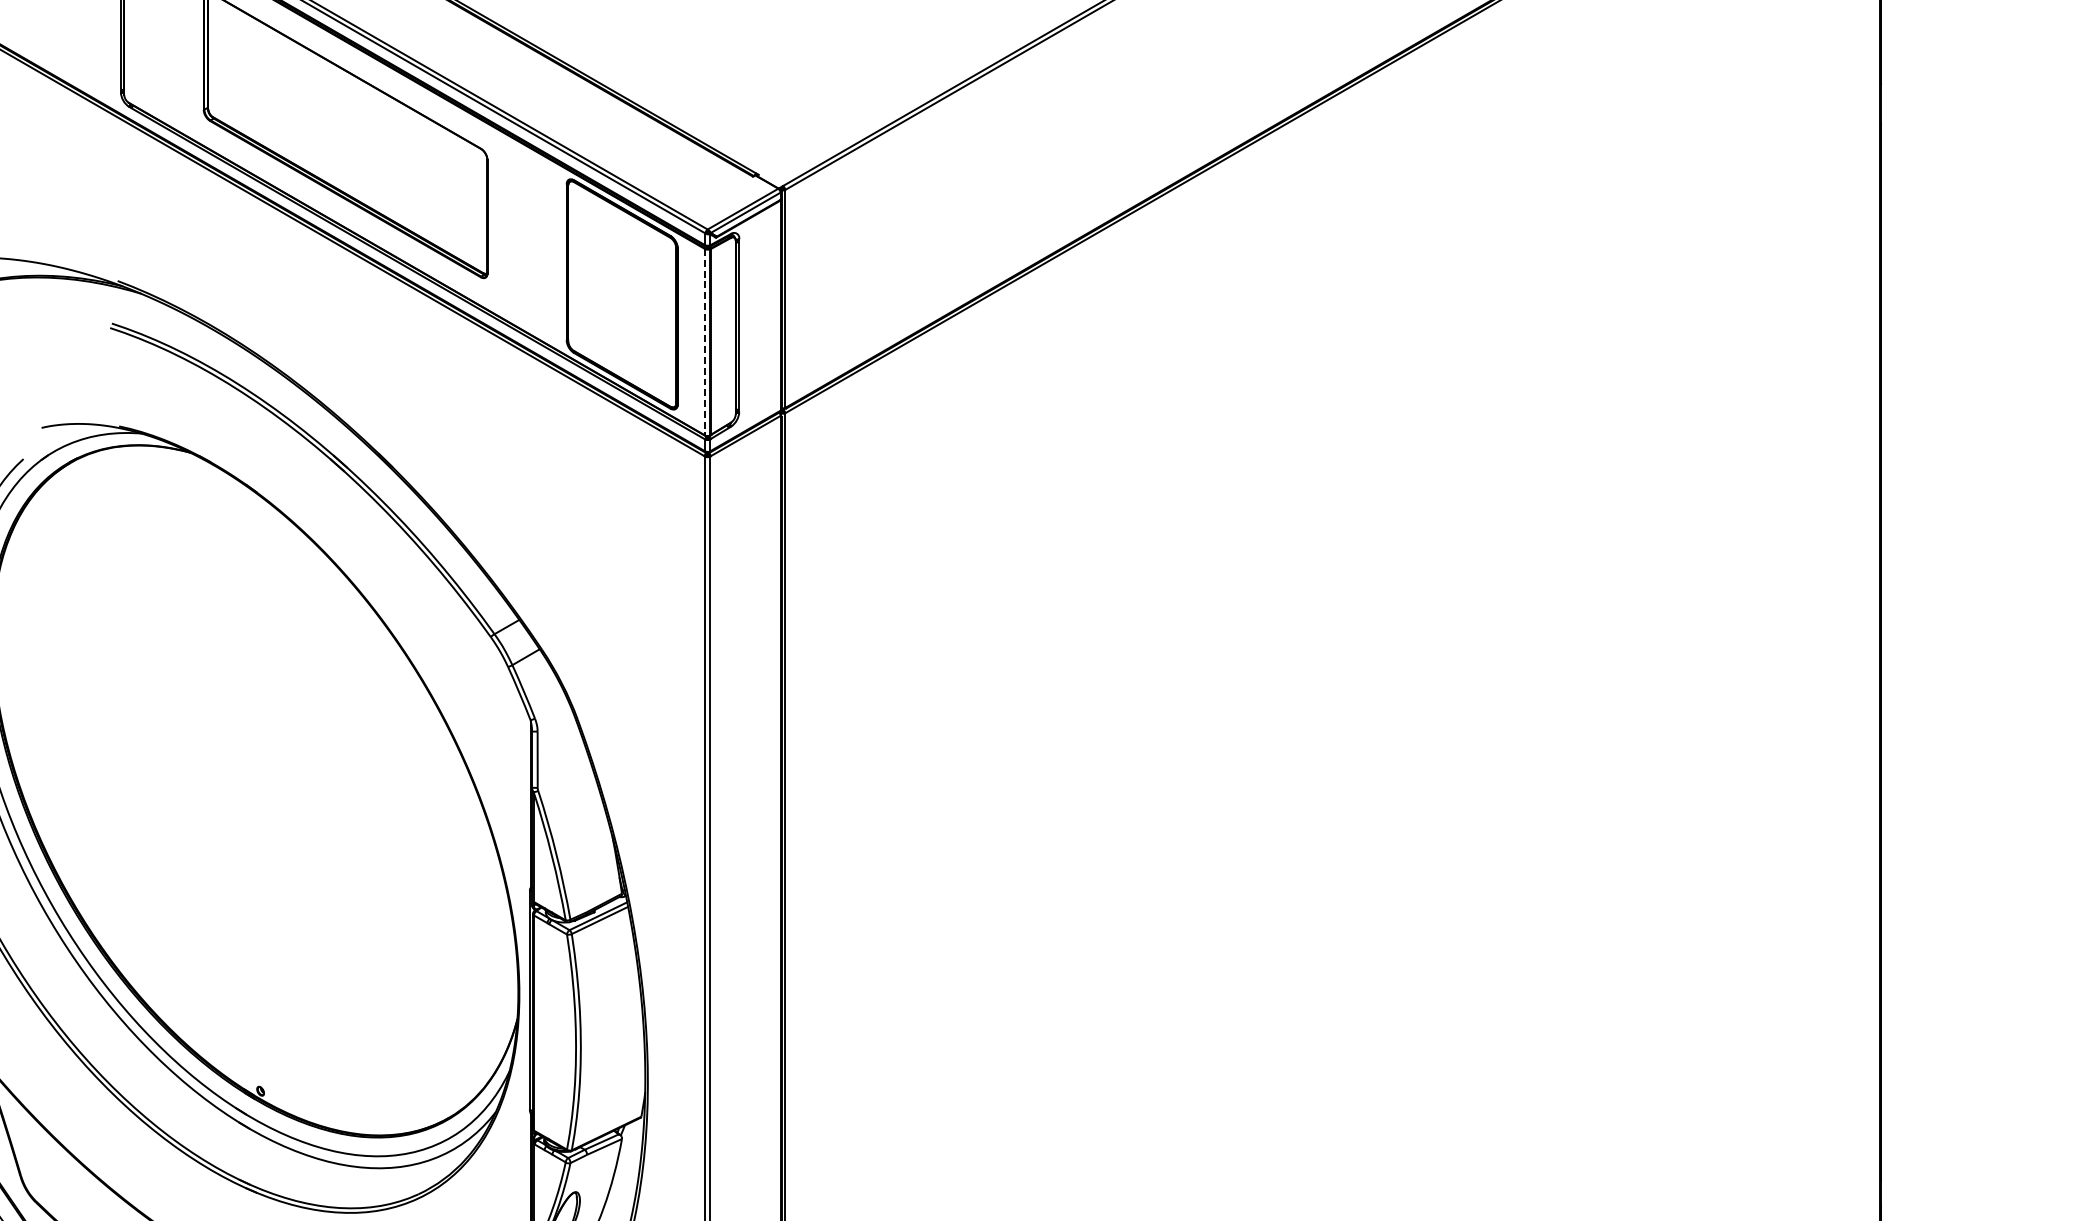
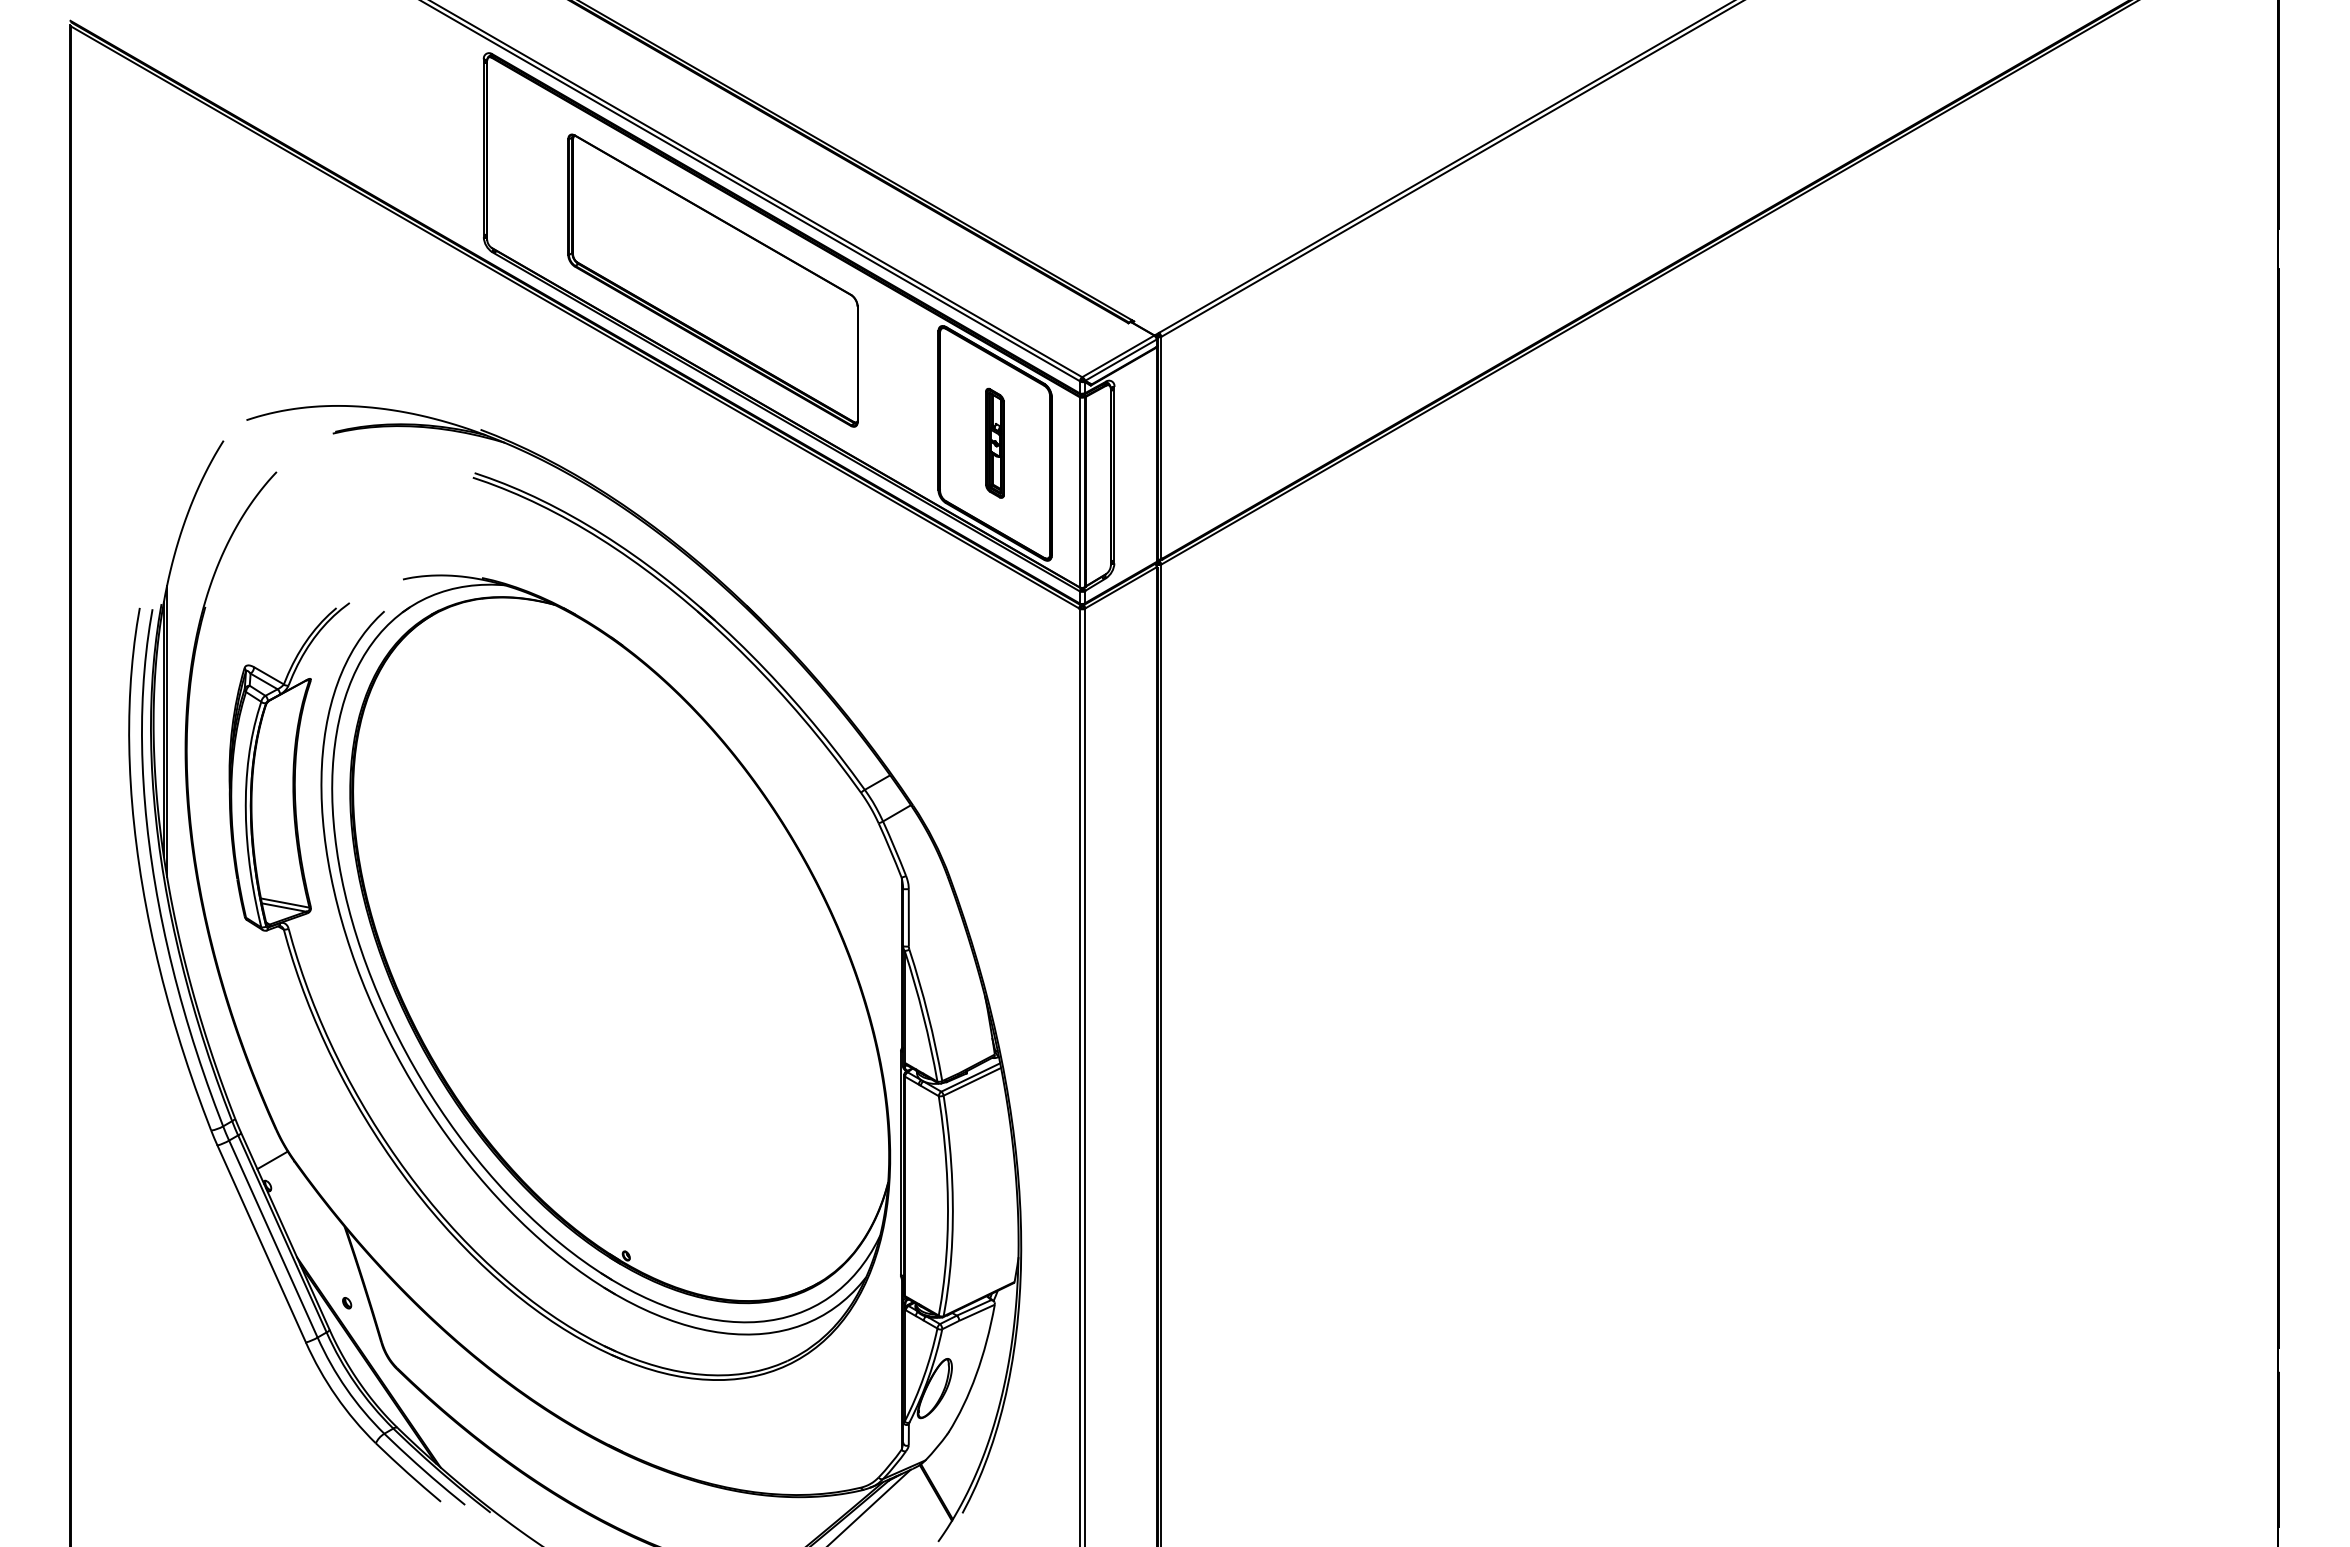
part: (621, 293) -> (994, 442), added
line: (705, 342) -> (1079, 492), dashed -> solid

